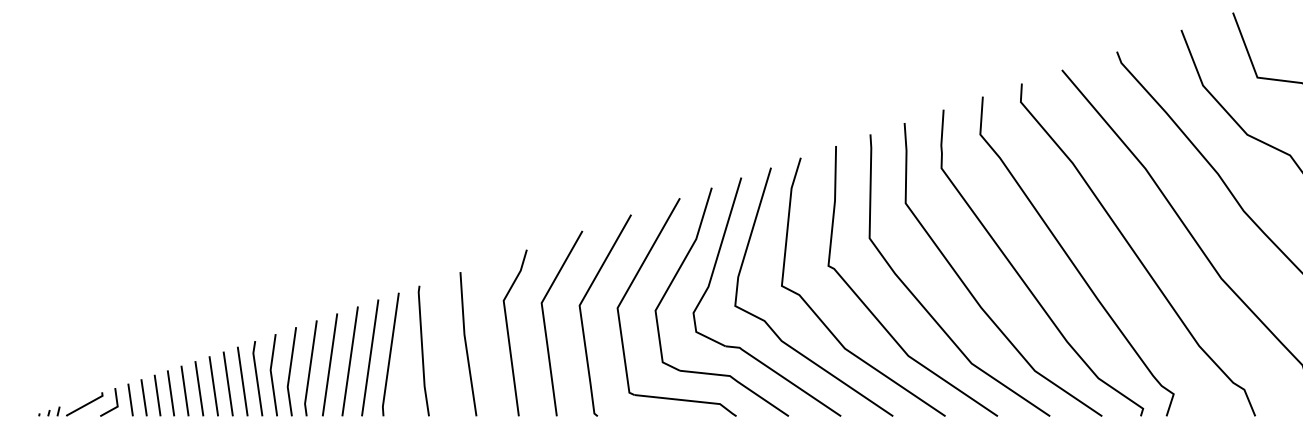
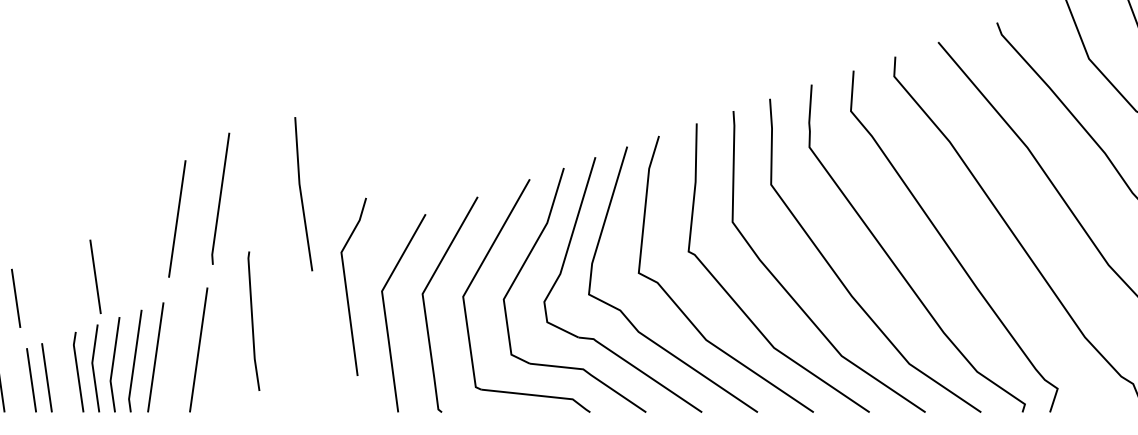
line: (509, 334) -> (347, 288), moved
line: (466, 344) -> (301, 194), moved
line: (423, 350) -> (253, 320), moved
line: (390, 354) -> (220, 198), moved
line: (349, 361) -> (176, 219), moved
line: (242, 381) -> (95, 276), moved
line: (199, 388) -> (16, 298), moved

